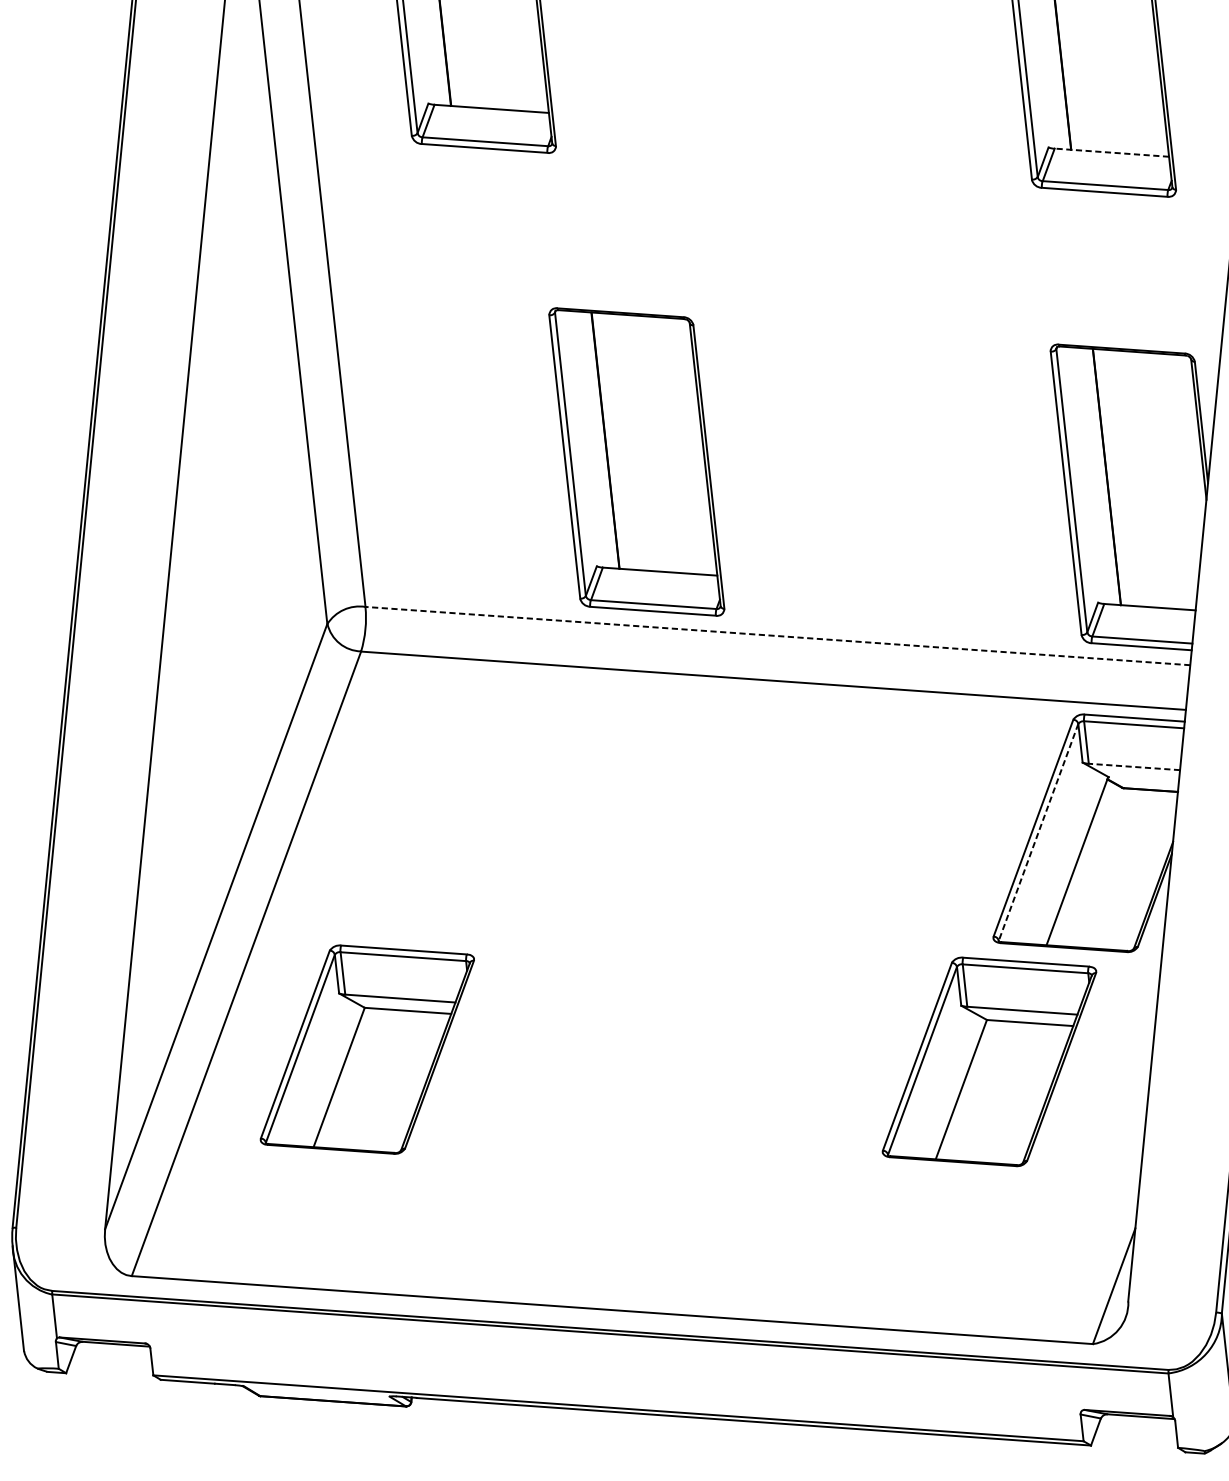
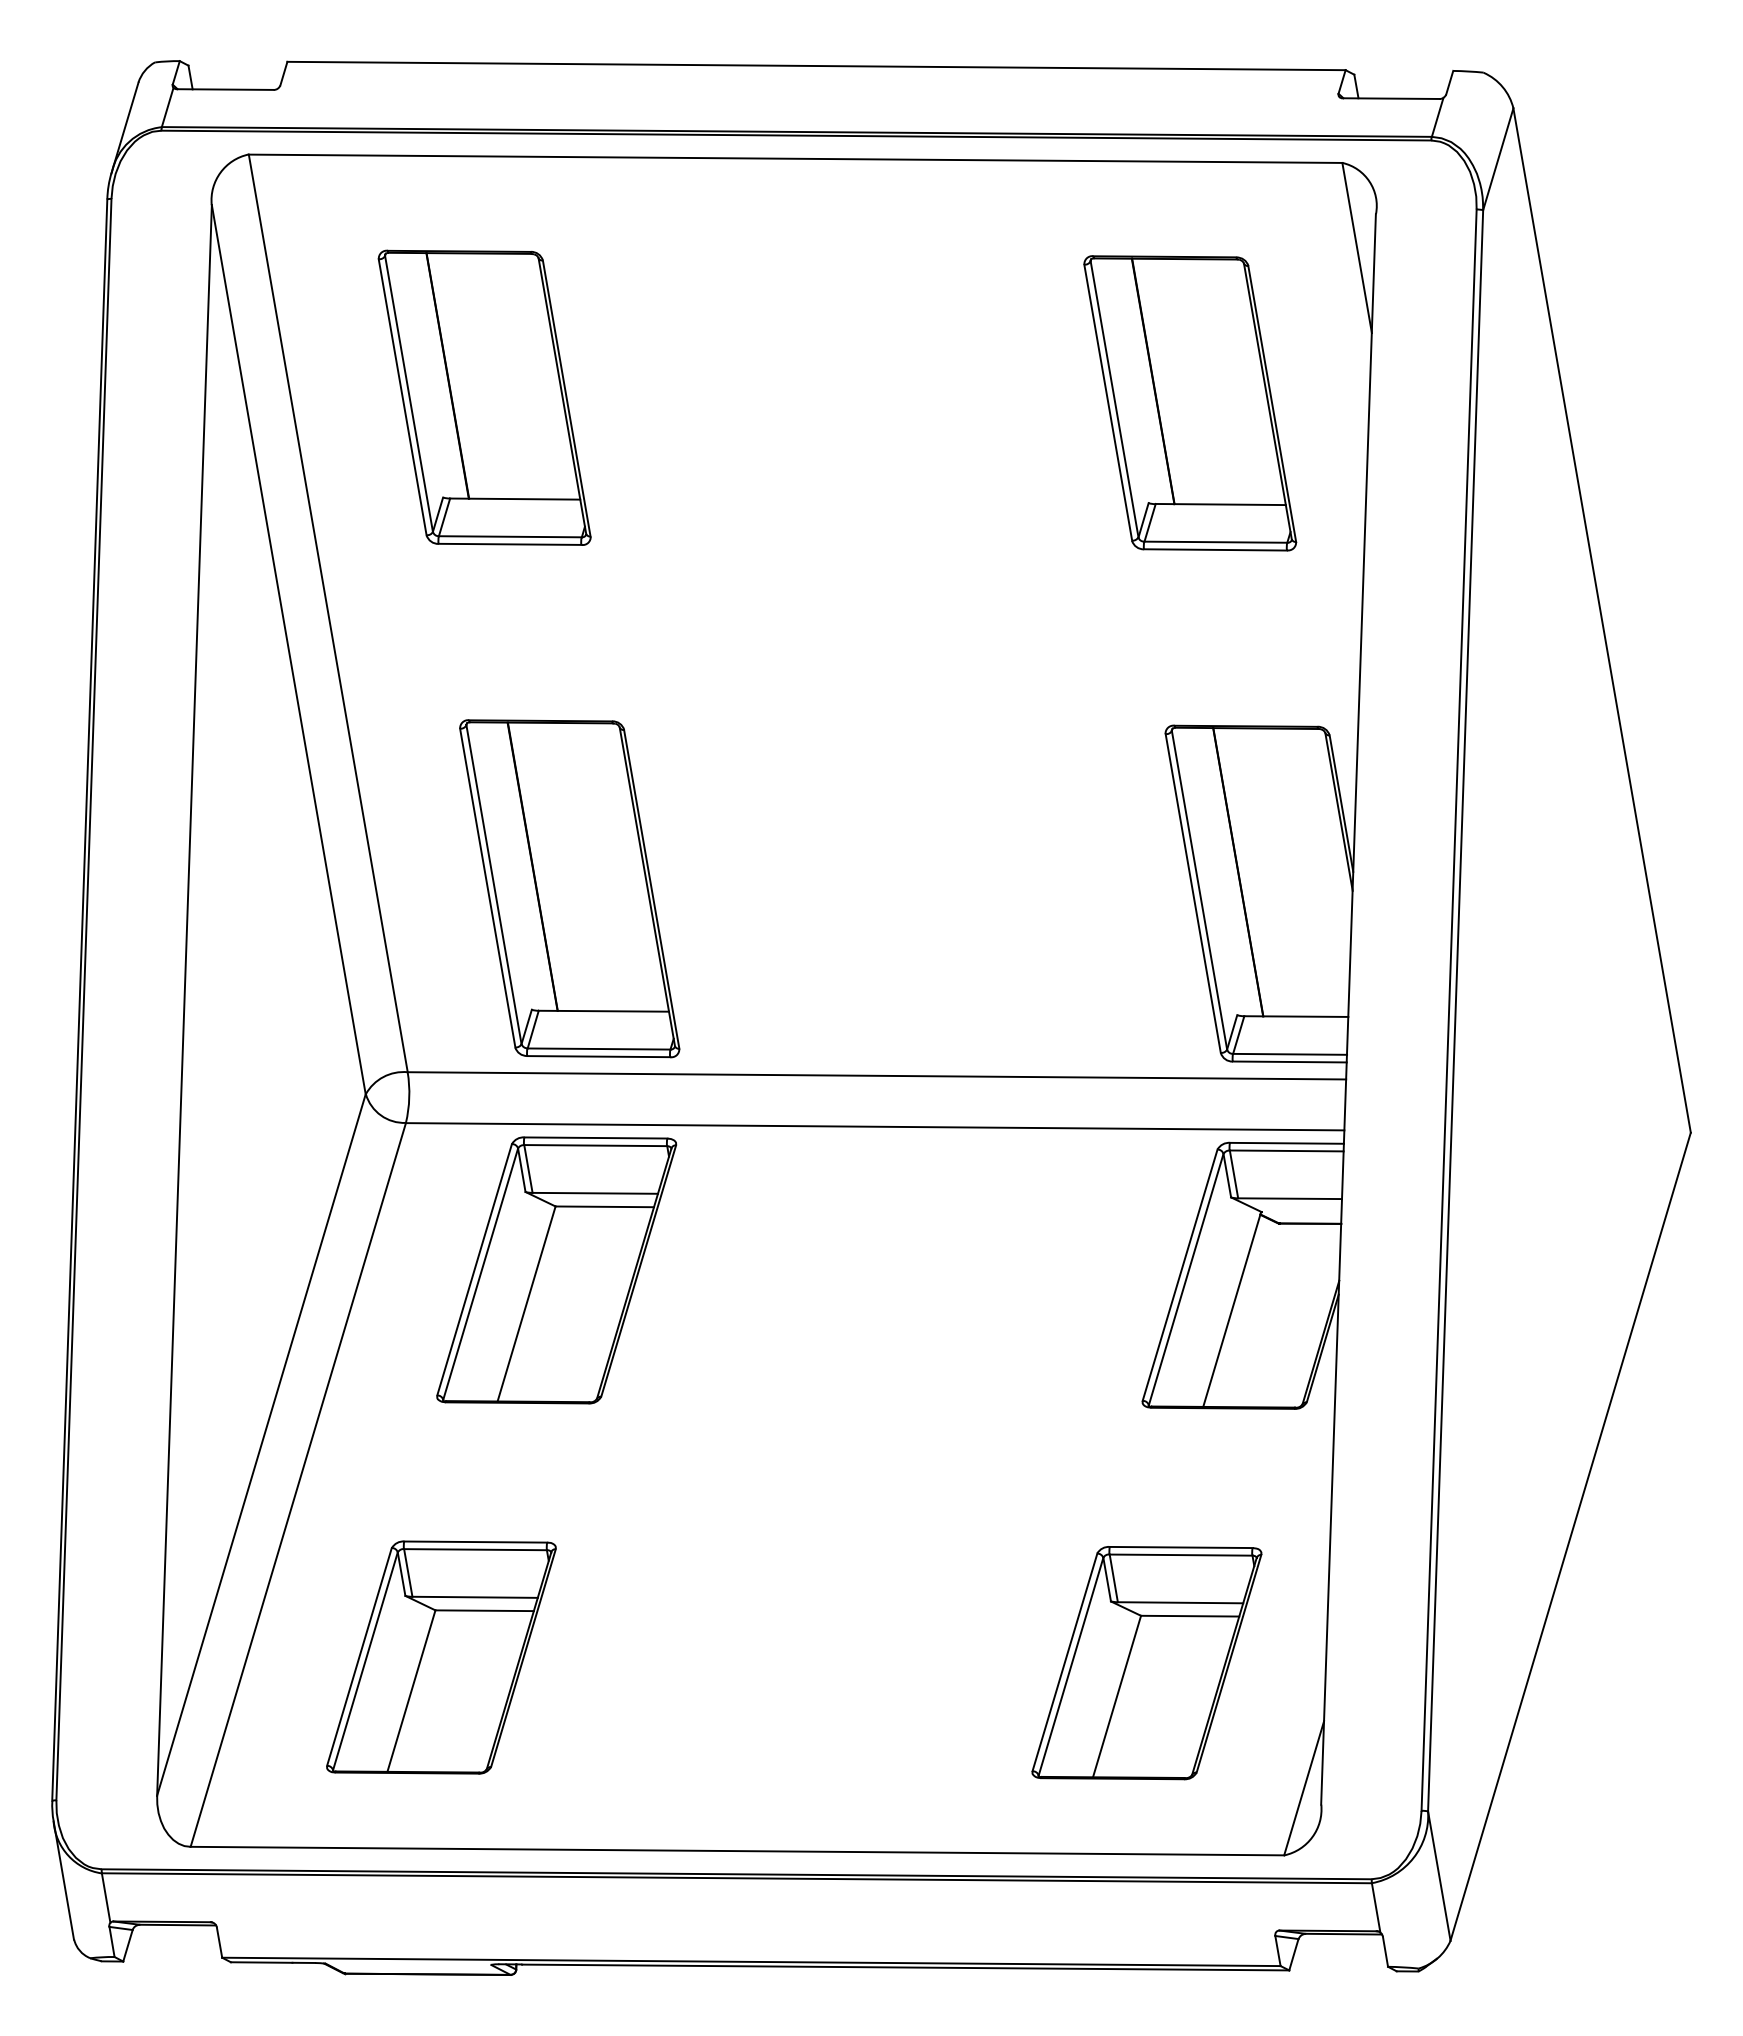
line: (1111, 152) -> (1220, 504), dashed -> solid
part: (636, 461) -> (569, 888), moved
line: (777, 635) -> (876, 1075), dashed -> solid
line: (1134, 766) -> (1290, 1198), dashed -> solid
part: (485, 789) -> (556, 1270), added
line: (1038, 833) -> (1186, 1280), dashed -> solid
part: (367, 1049) -> (441, 1657), moved
part: (989, 1062) -> (1146, 1663), moved

